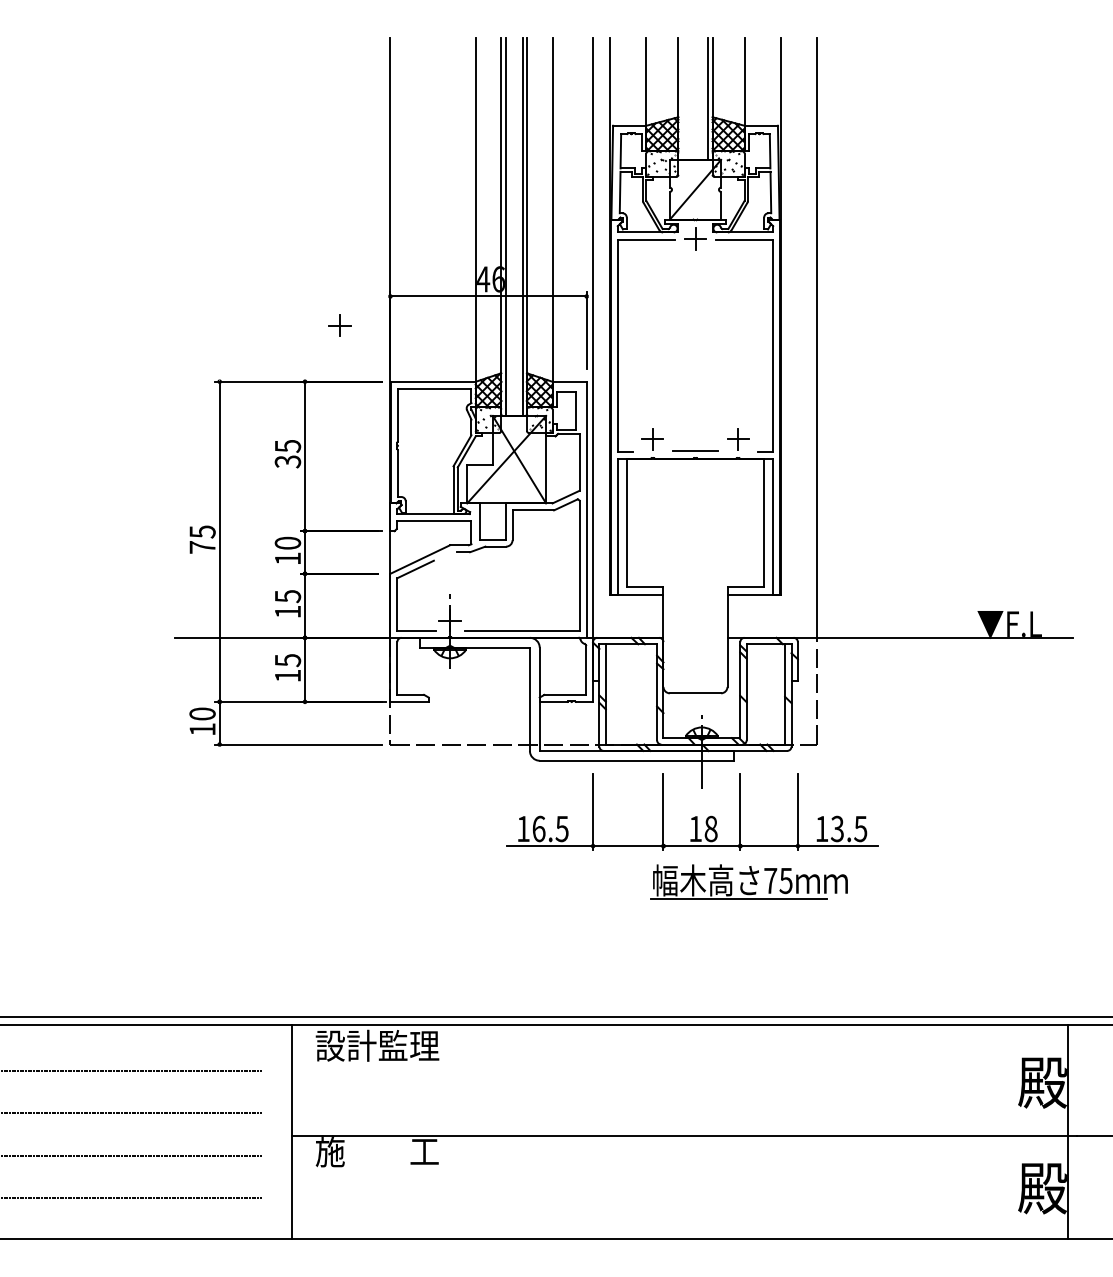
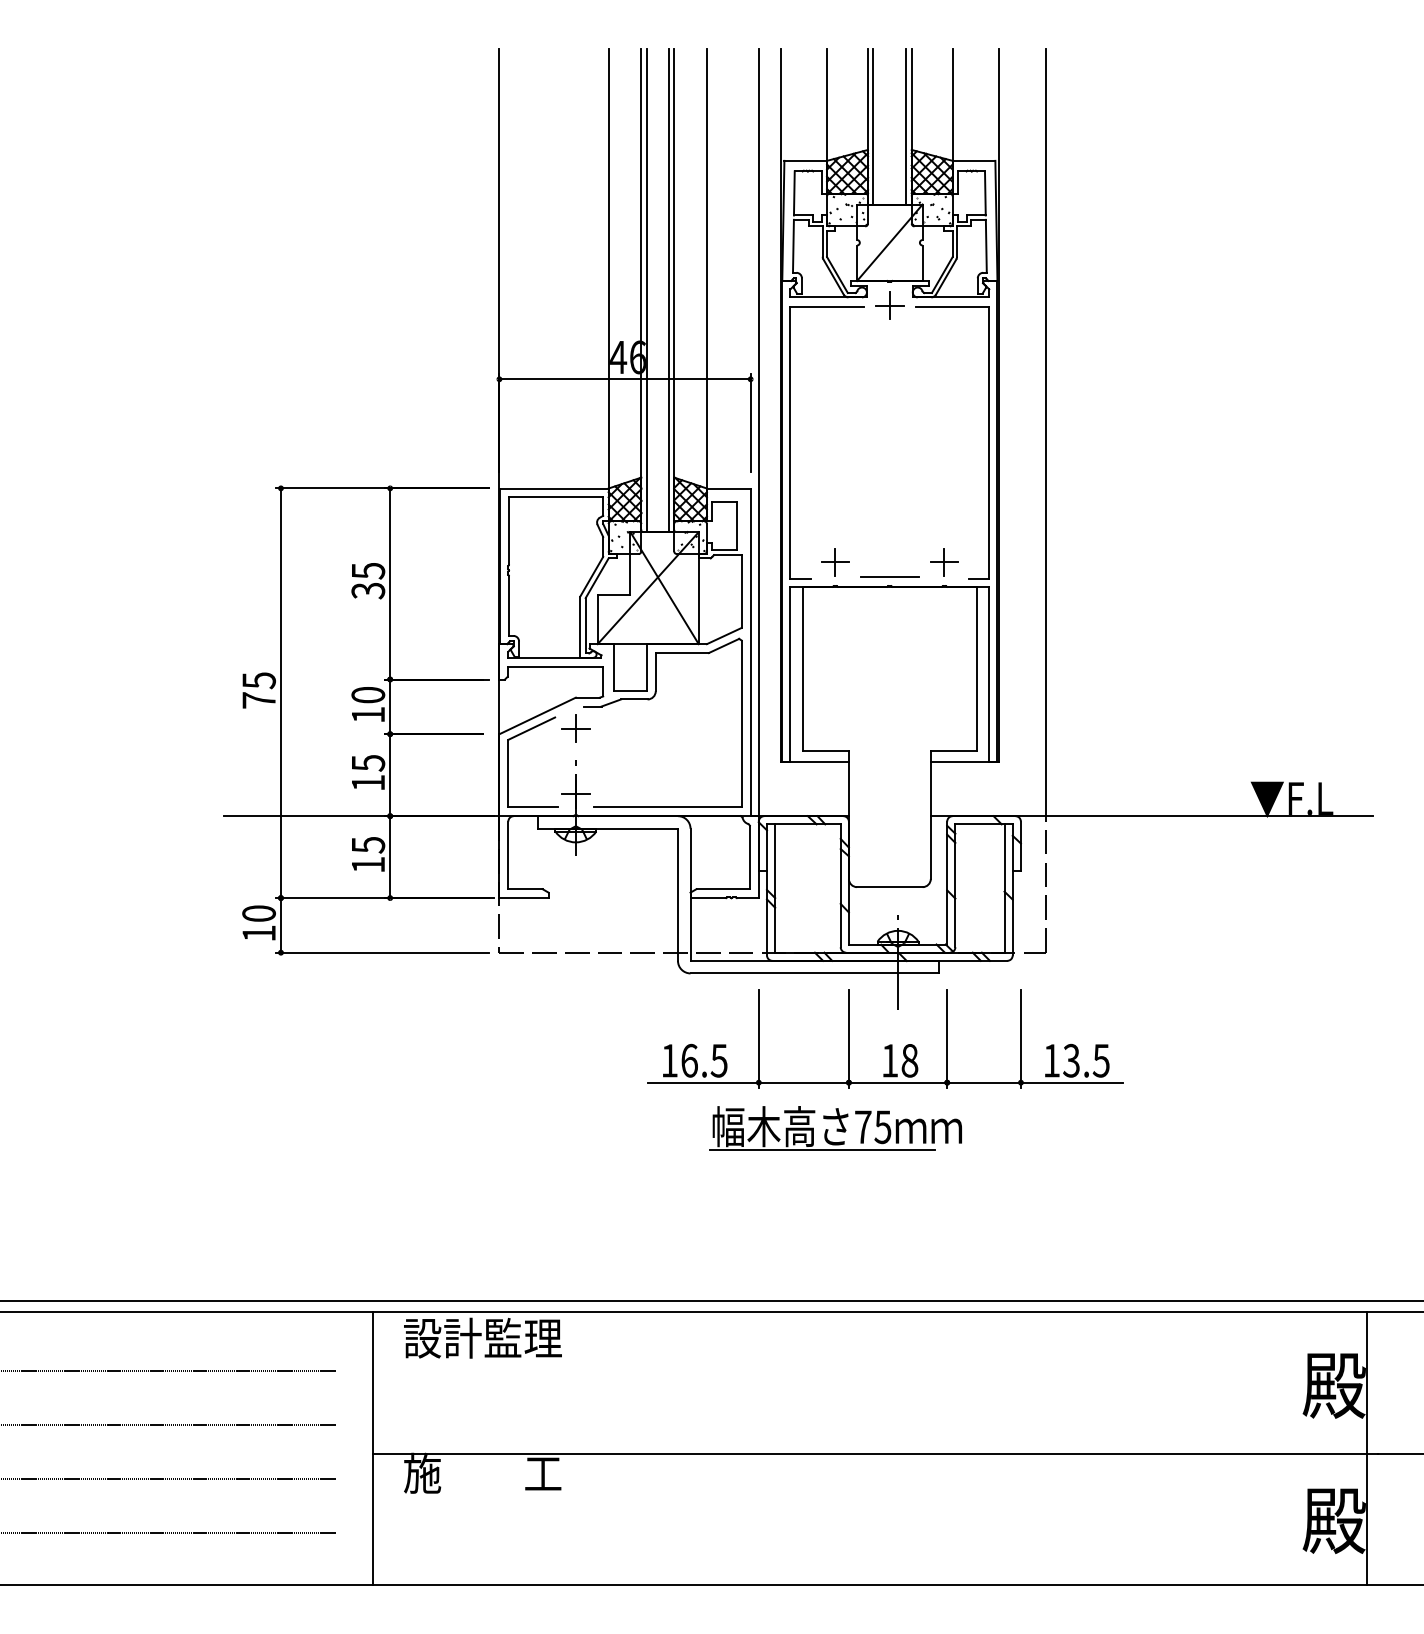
line: (682, 98) -> (873, 125), added
part: (339, 325) -> (575, 728), moved
part: (748, 881) -> (834, 1127), moved

